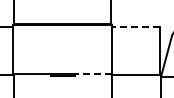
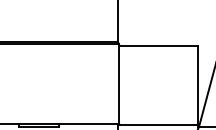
line: (135, 26) -> (157, 46), dashed -> solid
line: (93, 74) -> (88, 124), dashed -> solid

